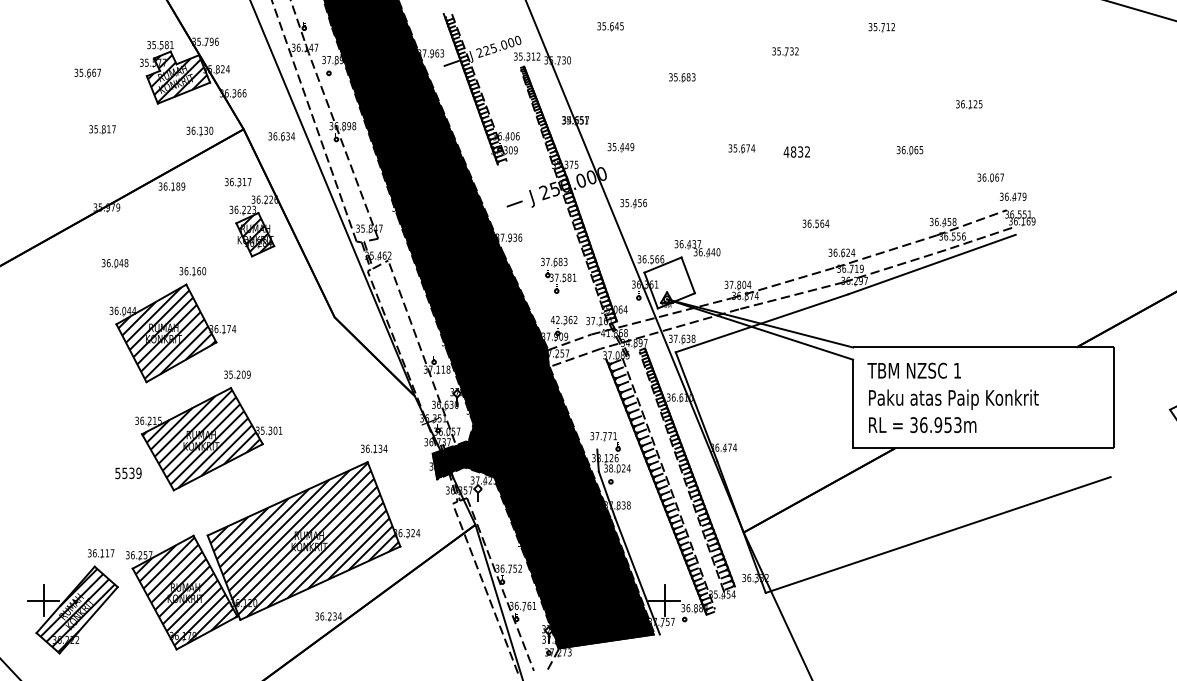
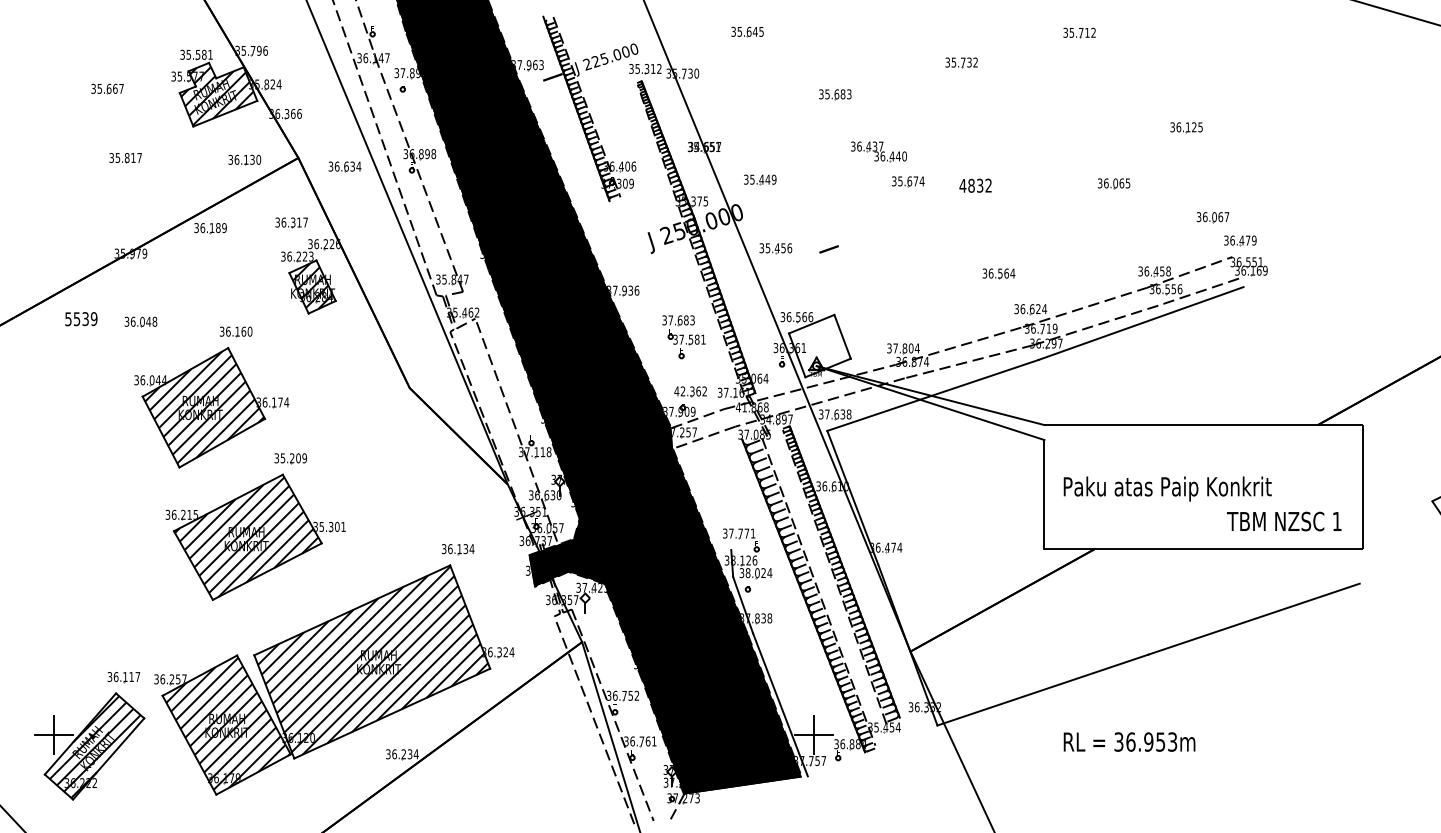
line: (514, 204) -> (828, 249), moved
part: (697, 248) -> (878, 151), moved
text: (914, 370) -> (1284, 521), moved
text: (922, 424) -> (1129, 741), moved
text: (128, 473) -> (81, 319), moved

